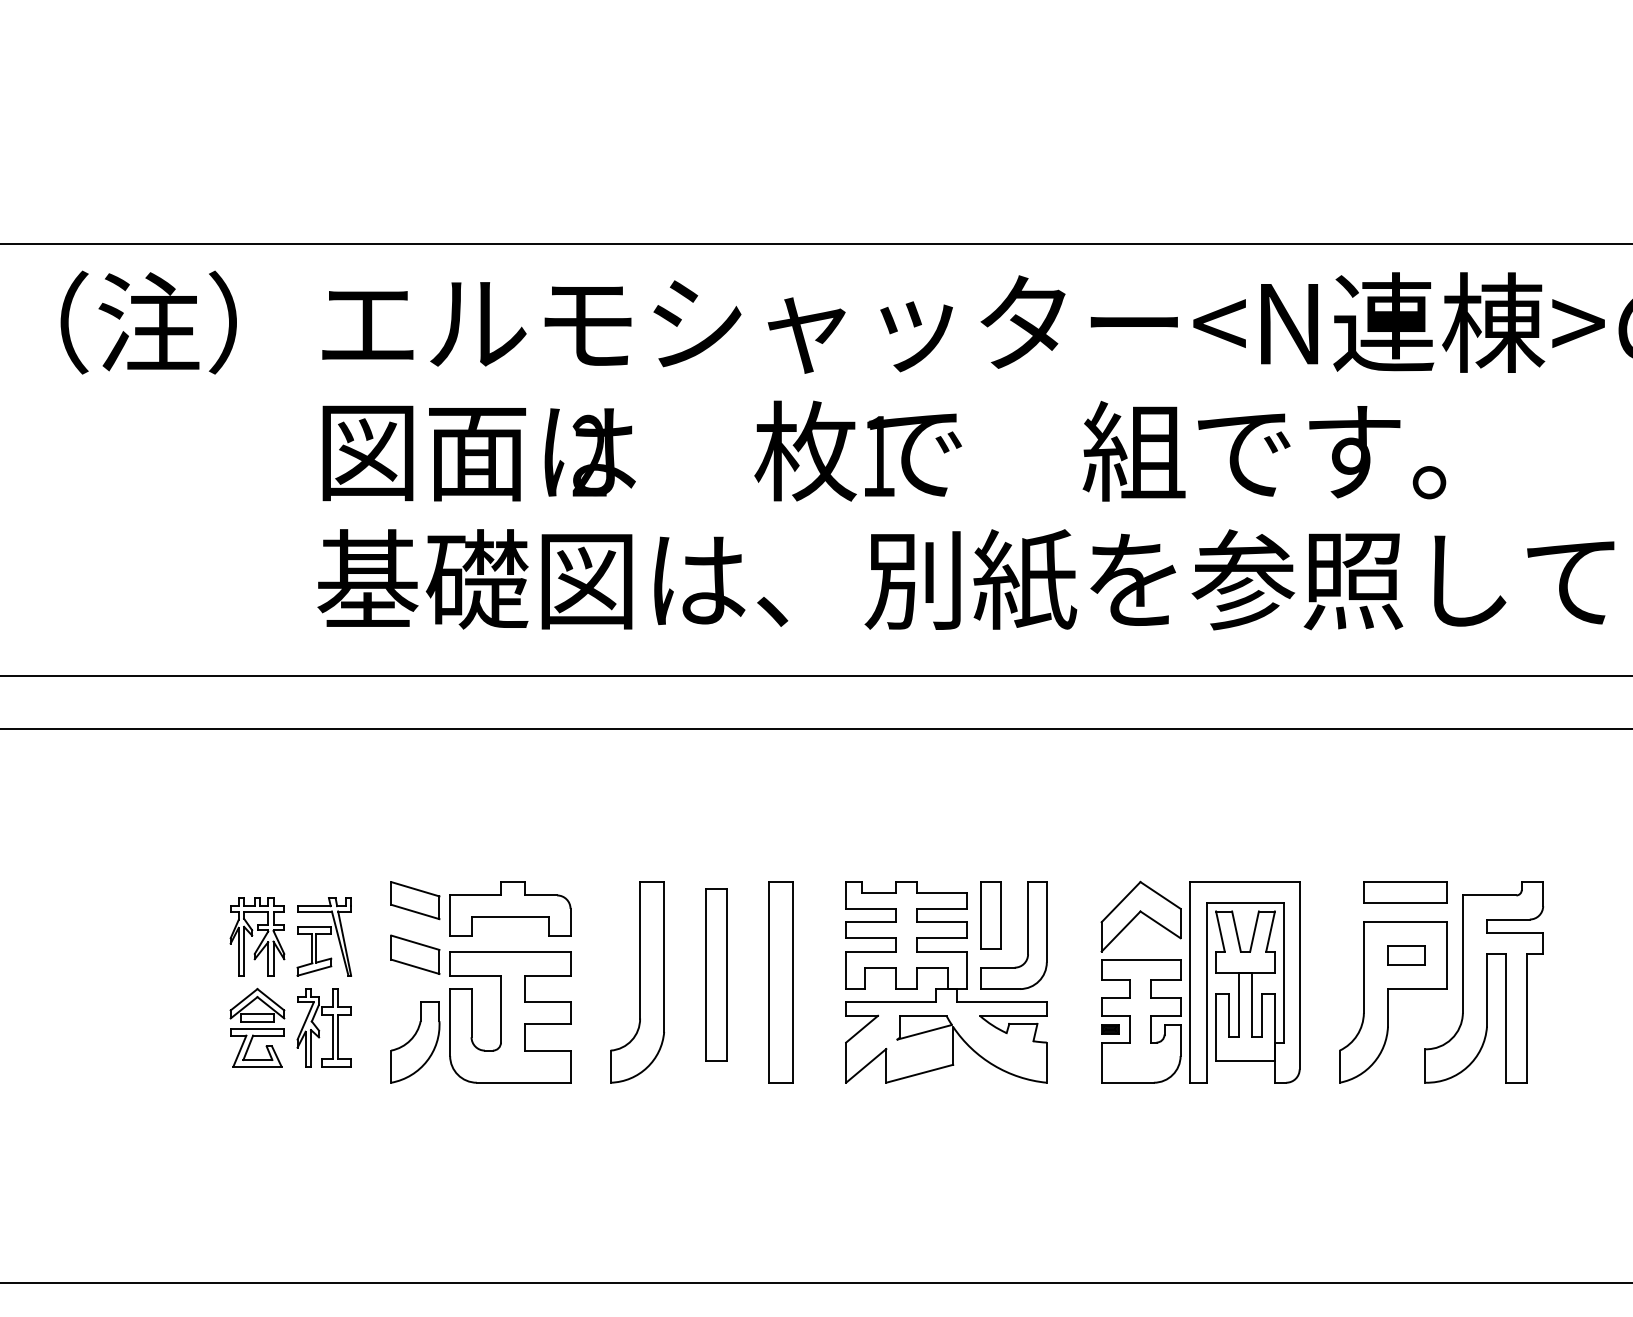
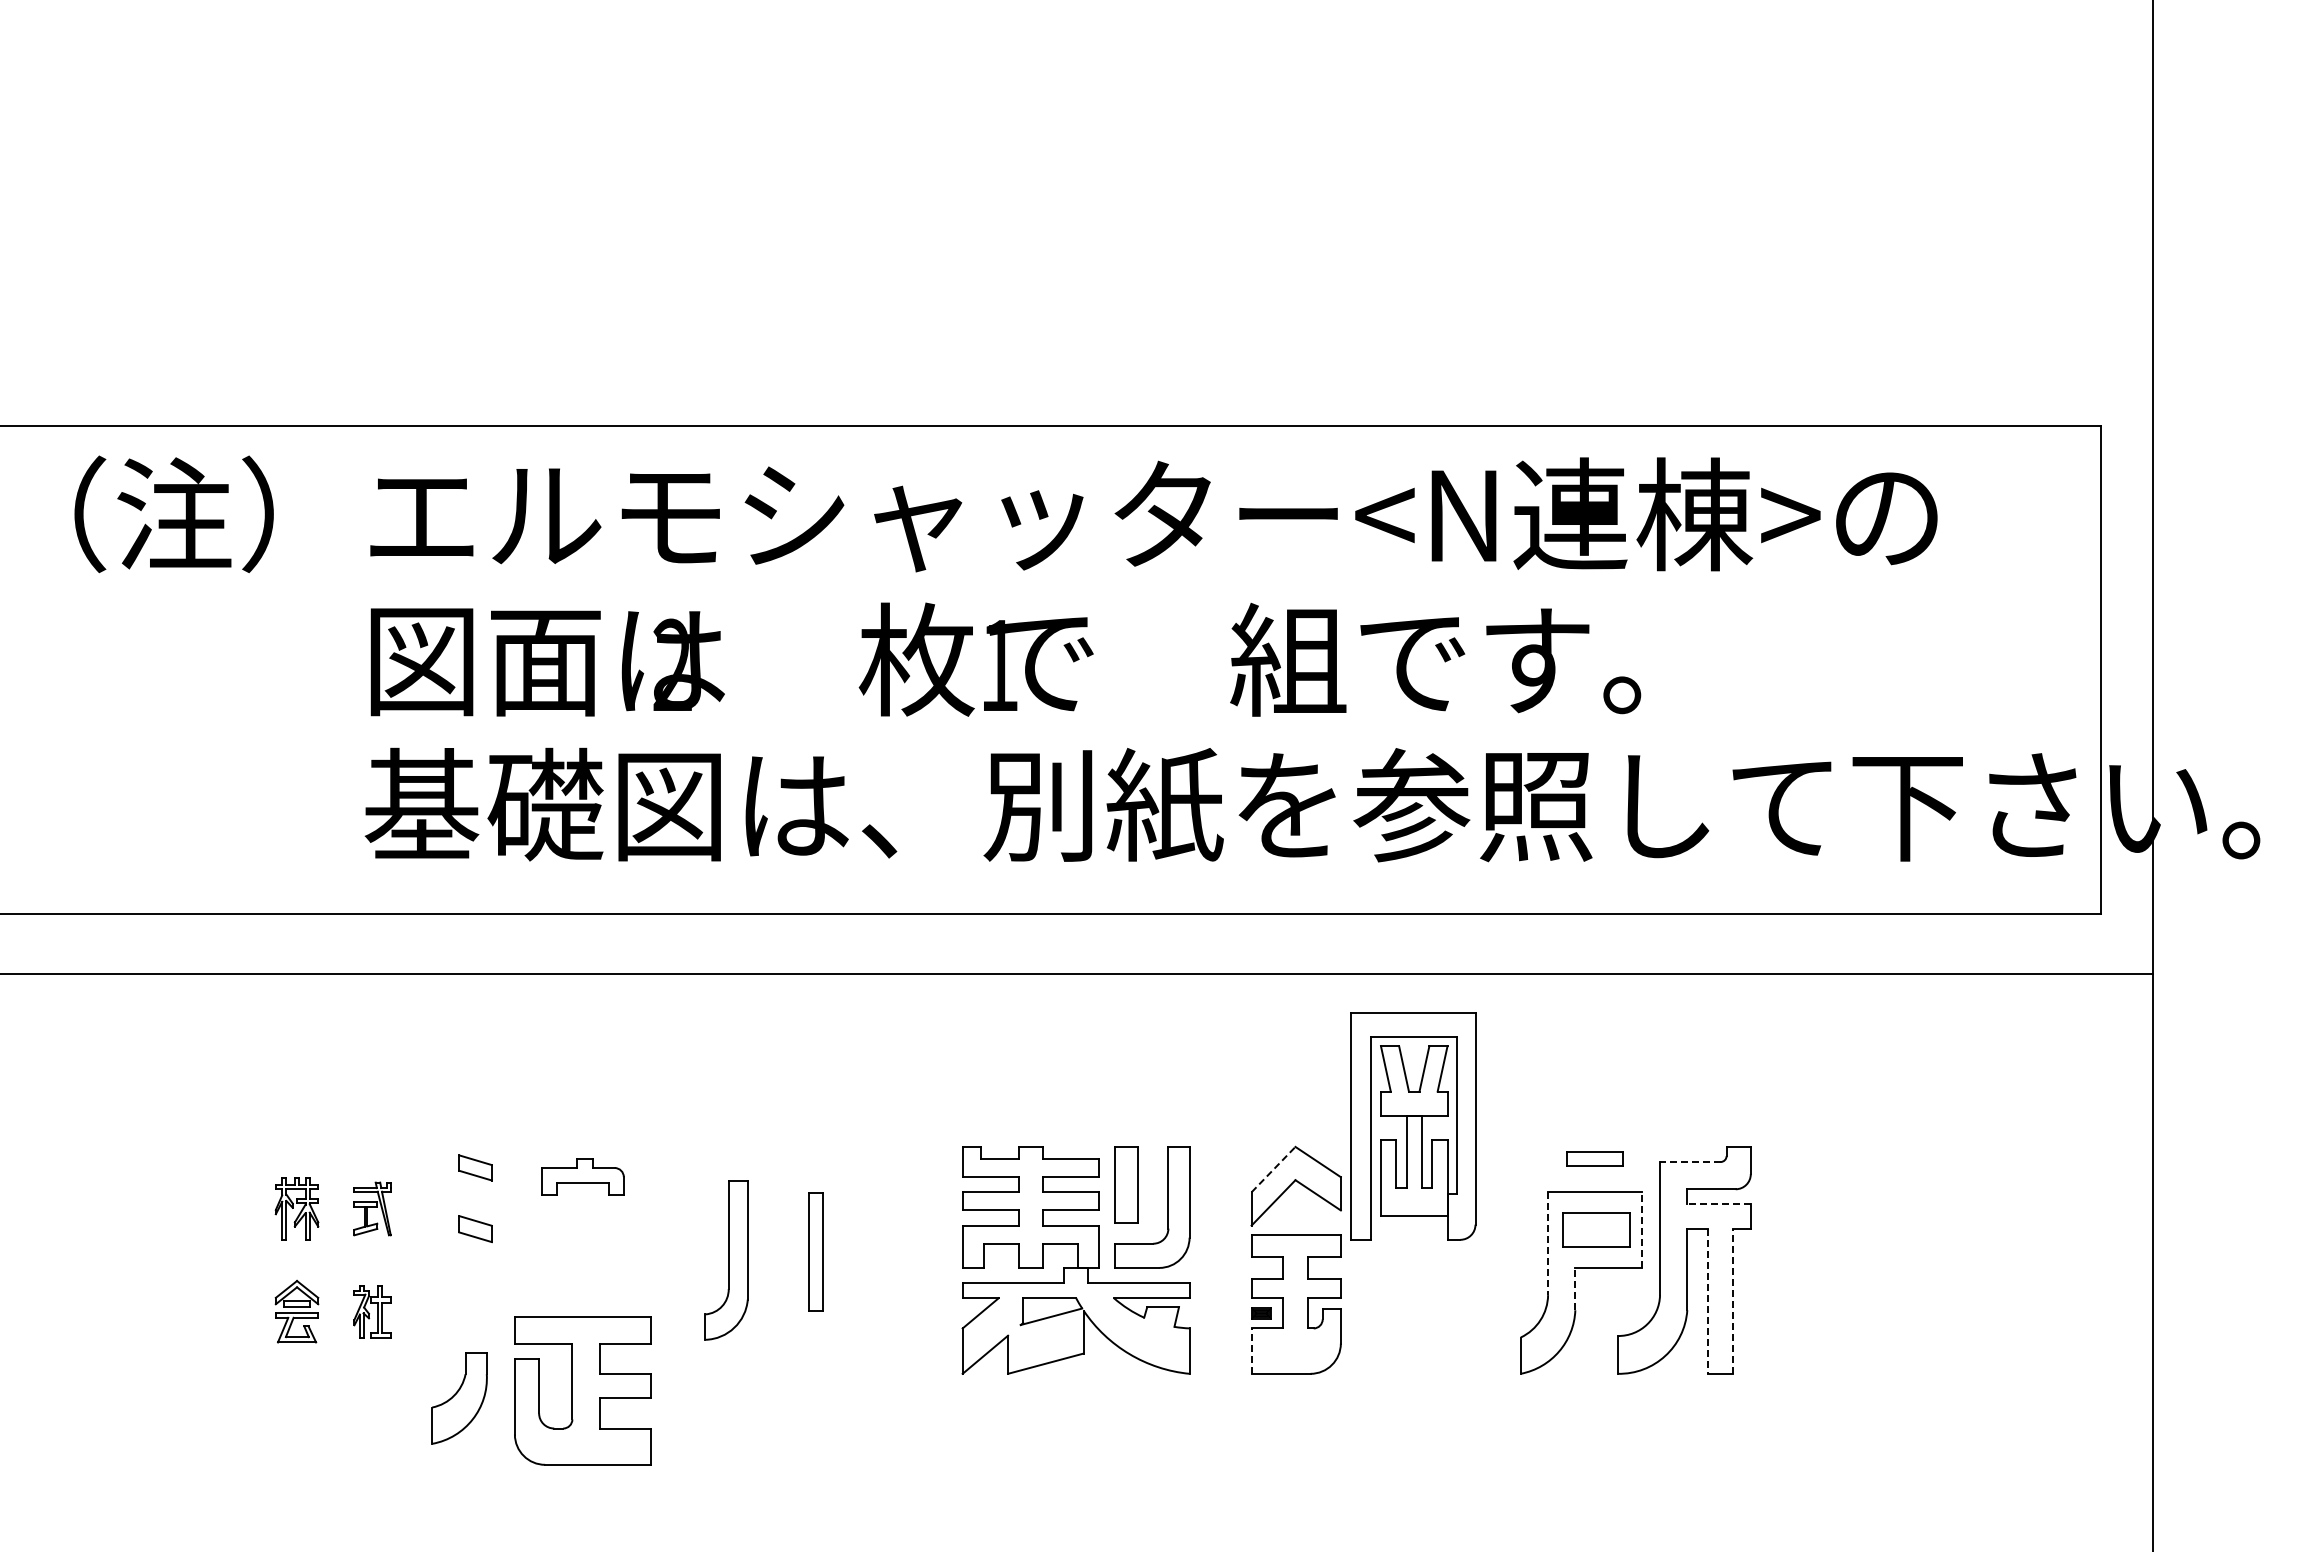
part: (1404, 892) -> (1594, 1158), size x0.6
line: (1488, 895) -> (1689, 1162), solid -> dashed
part: (415, 900) -> (475, 1167), size x0.6
line: (1121, 902) -> (1273, 1169), solid -> dashed
part: (509, 908) -> (582, 1176), size x0.6
line: (1515, 932) -> (1719, 1204), solid -> dashed
part: (256, 936) -> (296, 1208), size x0.7
part: (324, 936) -> (372, 1208), size x0.6
part: (415, 954) -> (475, 1228), size x0.6
part: (1406, 955) -> (1596, 1230), size x1.6
line: (1446, 955) -> (1641, 1230), solid -> dashed
line: (1364, 968) -> (1548, 1244), solid -> dashed
part: (715, 974) -> (815, 1251), size x0.6
part: (637, 982) -> (726, 1260), size x0.7
part: (780, 982) -> (888, 1260), removed
part: (1244, 982) -> (1413, 1126), moved
line: (1388, 1007) -> (1575, 1288), solid -> dashed
part: (509, 1017) -> (582, 1390), moved
line: (1505, 1018) -> (1708, 1301), solid -> dashed
line: (1526, 1018) -> (1732, 1301), solid -> dashed
part: (256, 1027) -> (296, 1311), size x0.7
part: (324, 1027) -> (372, 1311), size x0.6
part: (415, 1042) -> (459, 1398), moved
line: (1101, 1062) -> (1251, 1351), solid -> dashed

